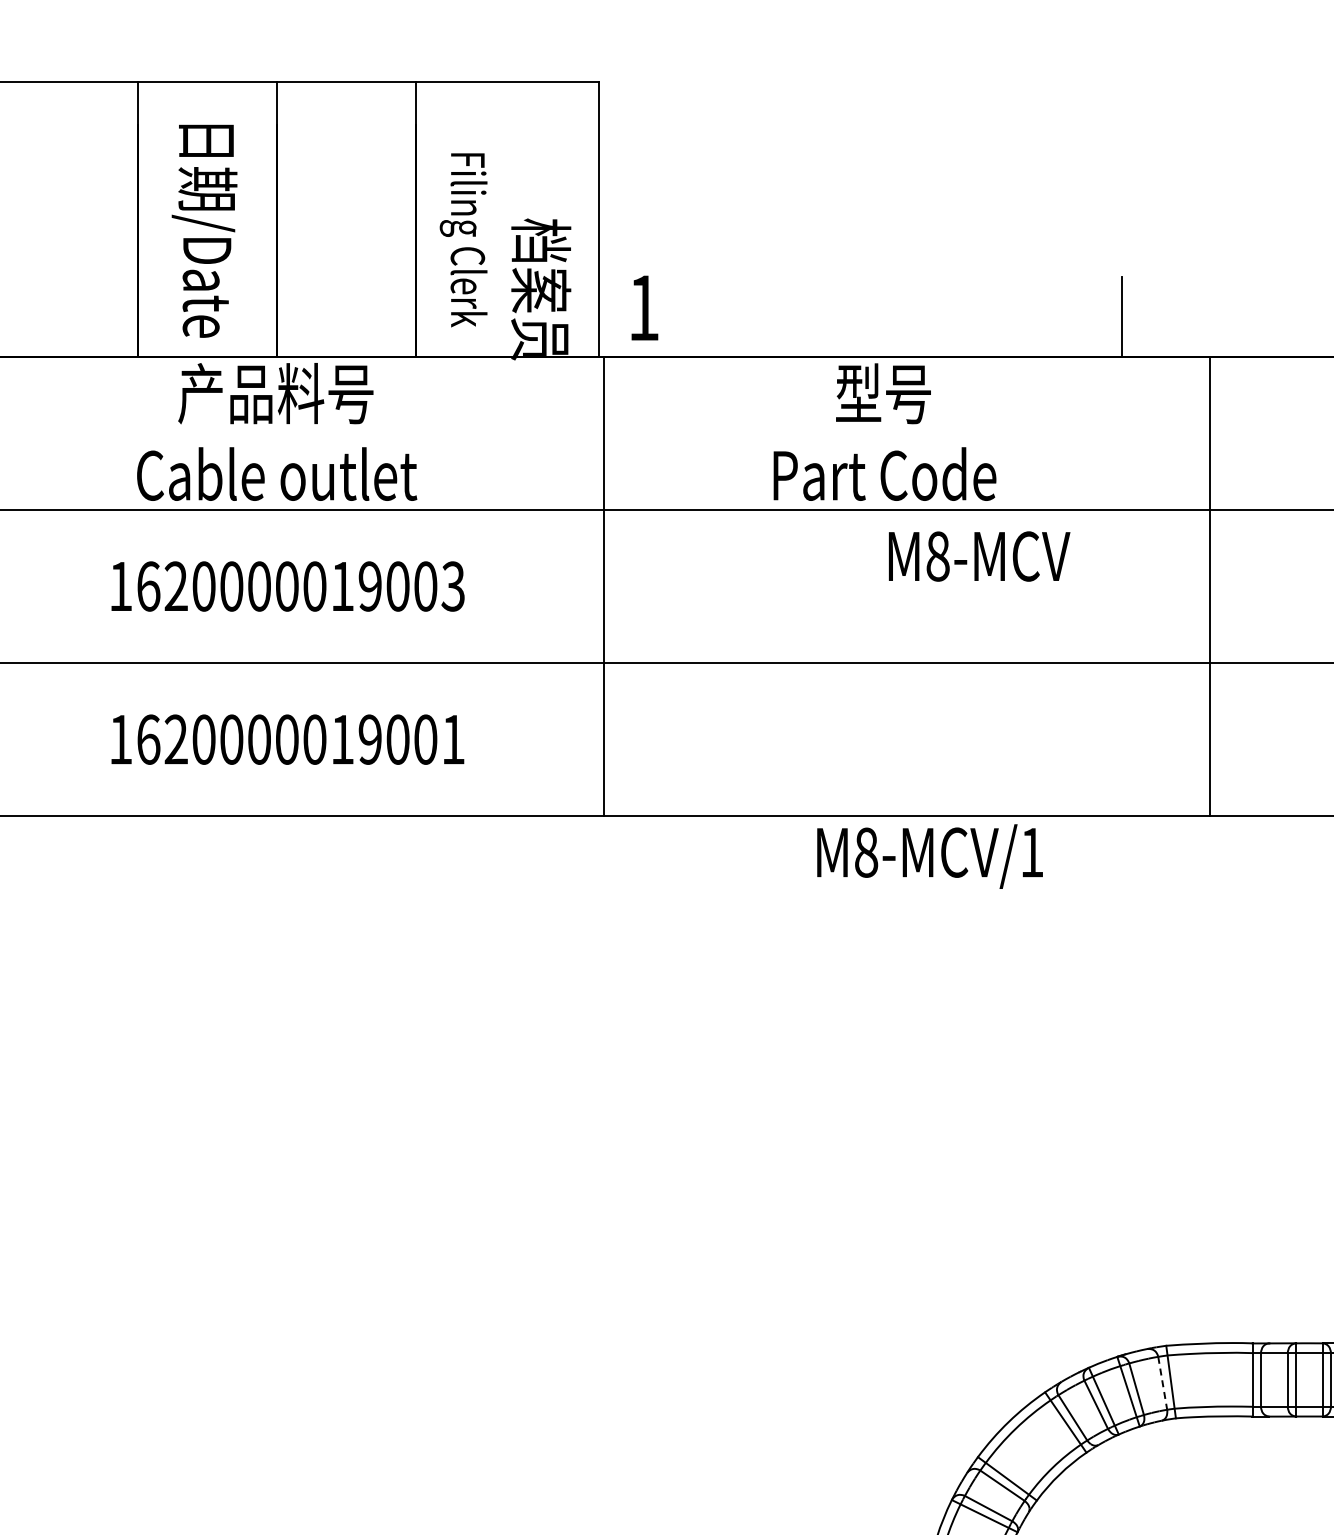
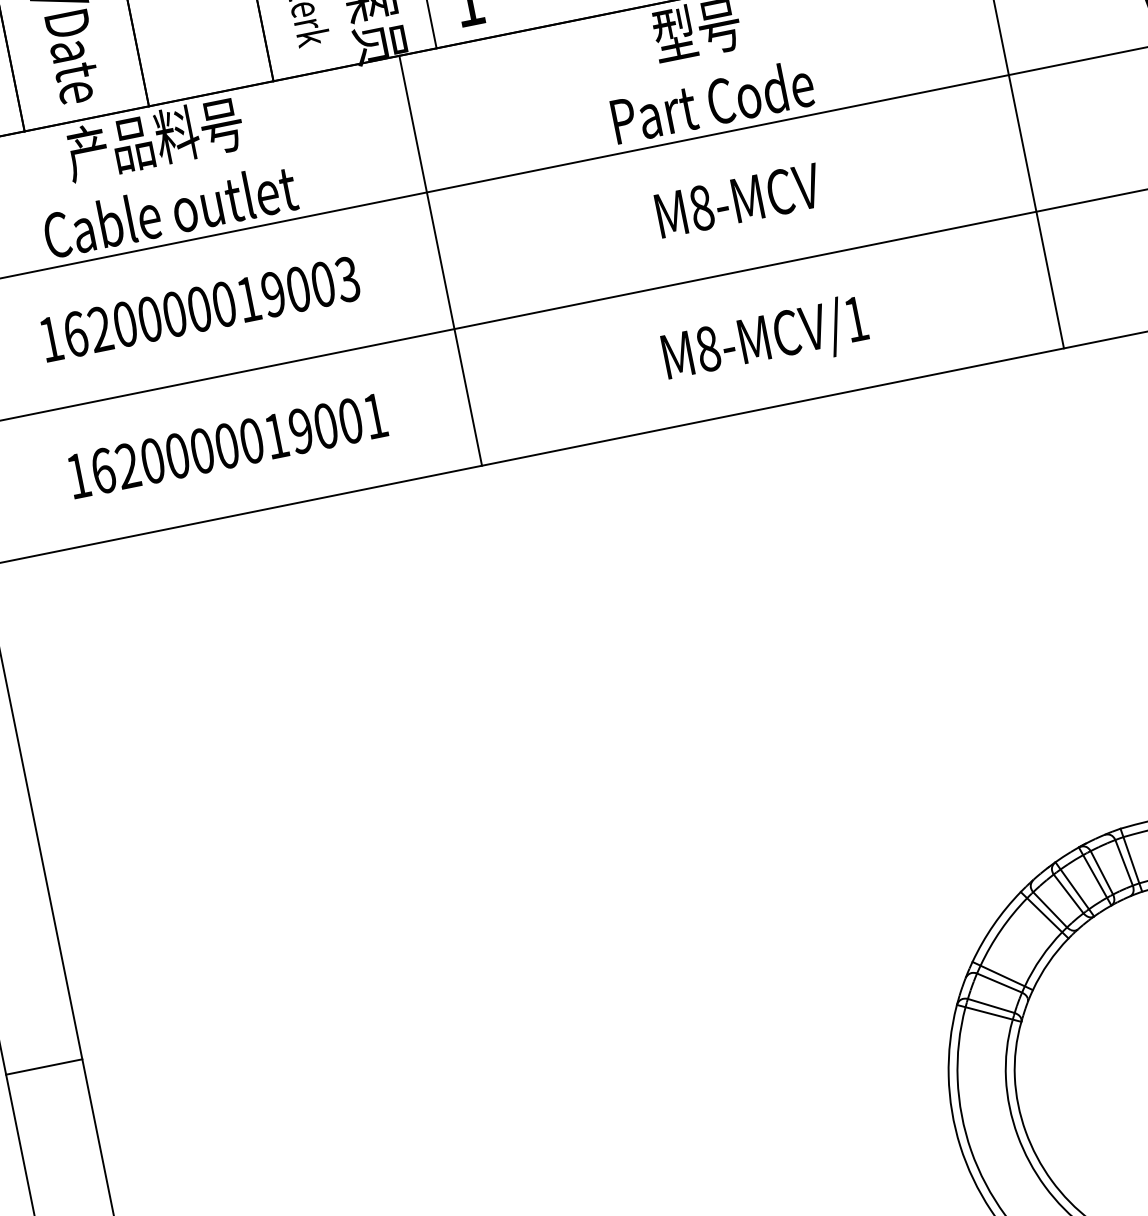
text: (979, 556) -> (738, 200), moved
line: (603, 586) -> (440, 260), moved
text: (929, 856) -> (765, 341), moved
line: (1162, 1383) -> (1123, 863), dashed -> solid

